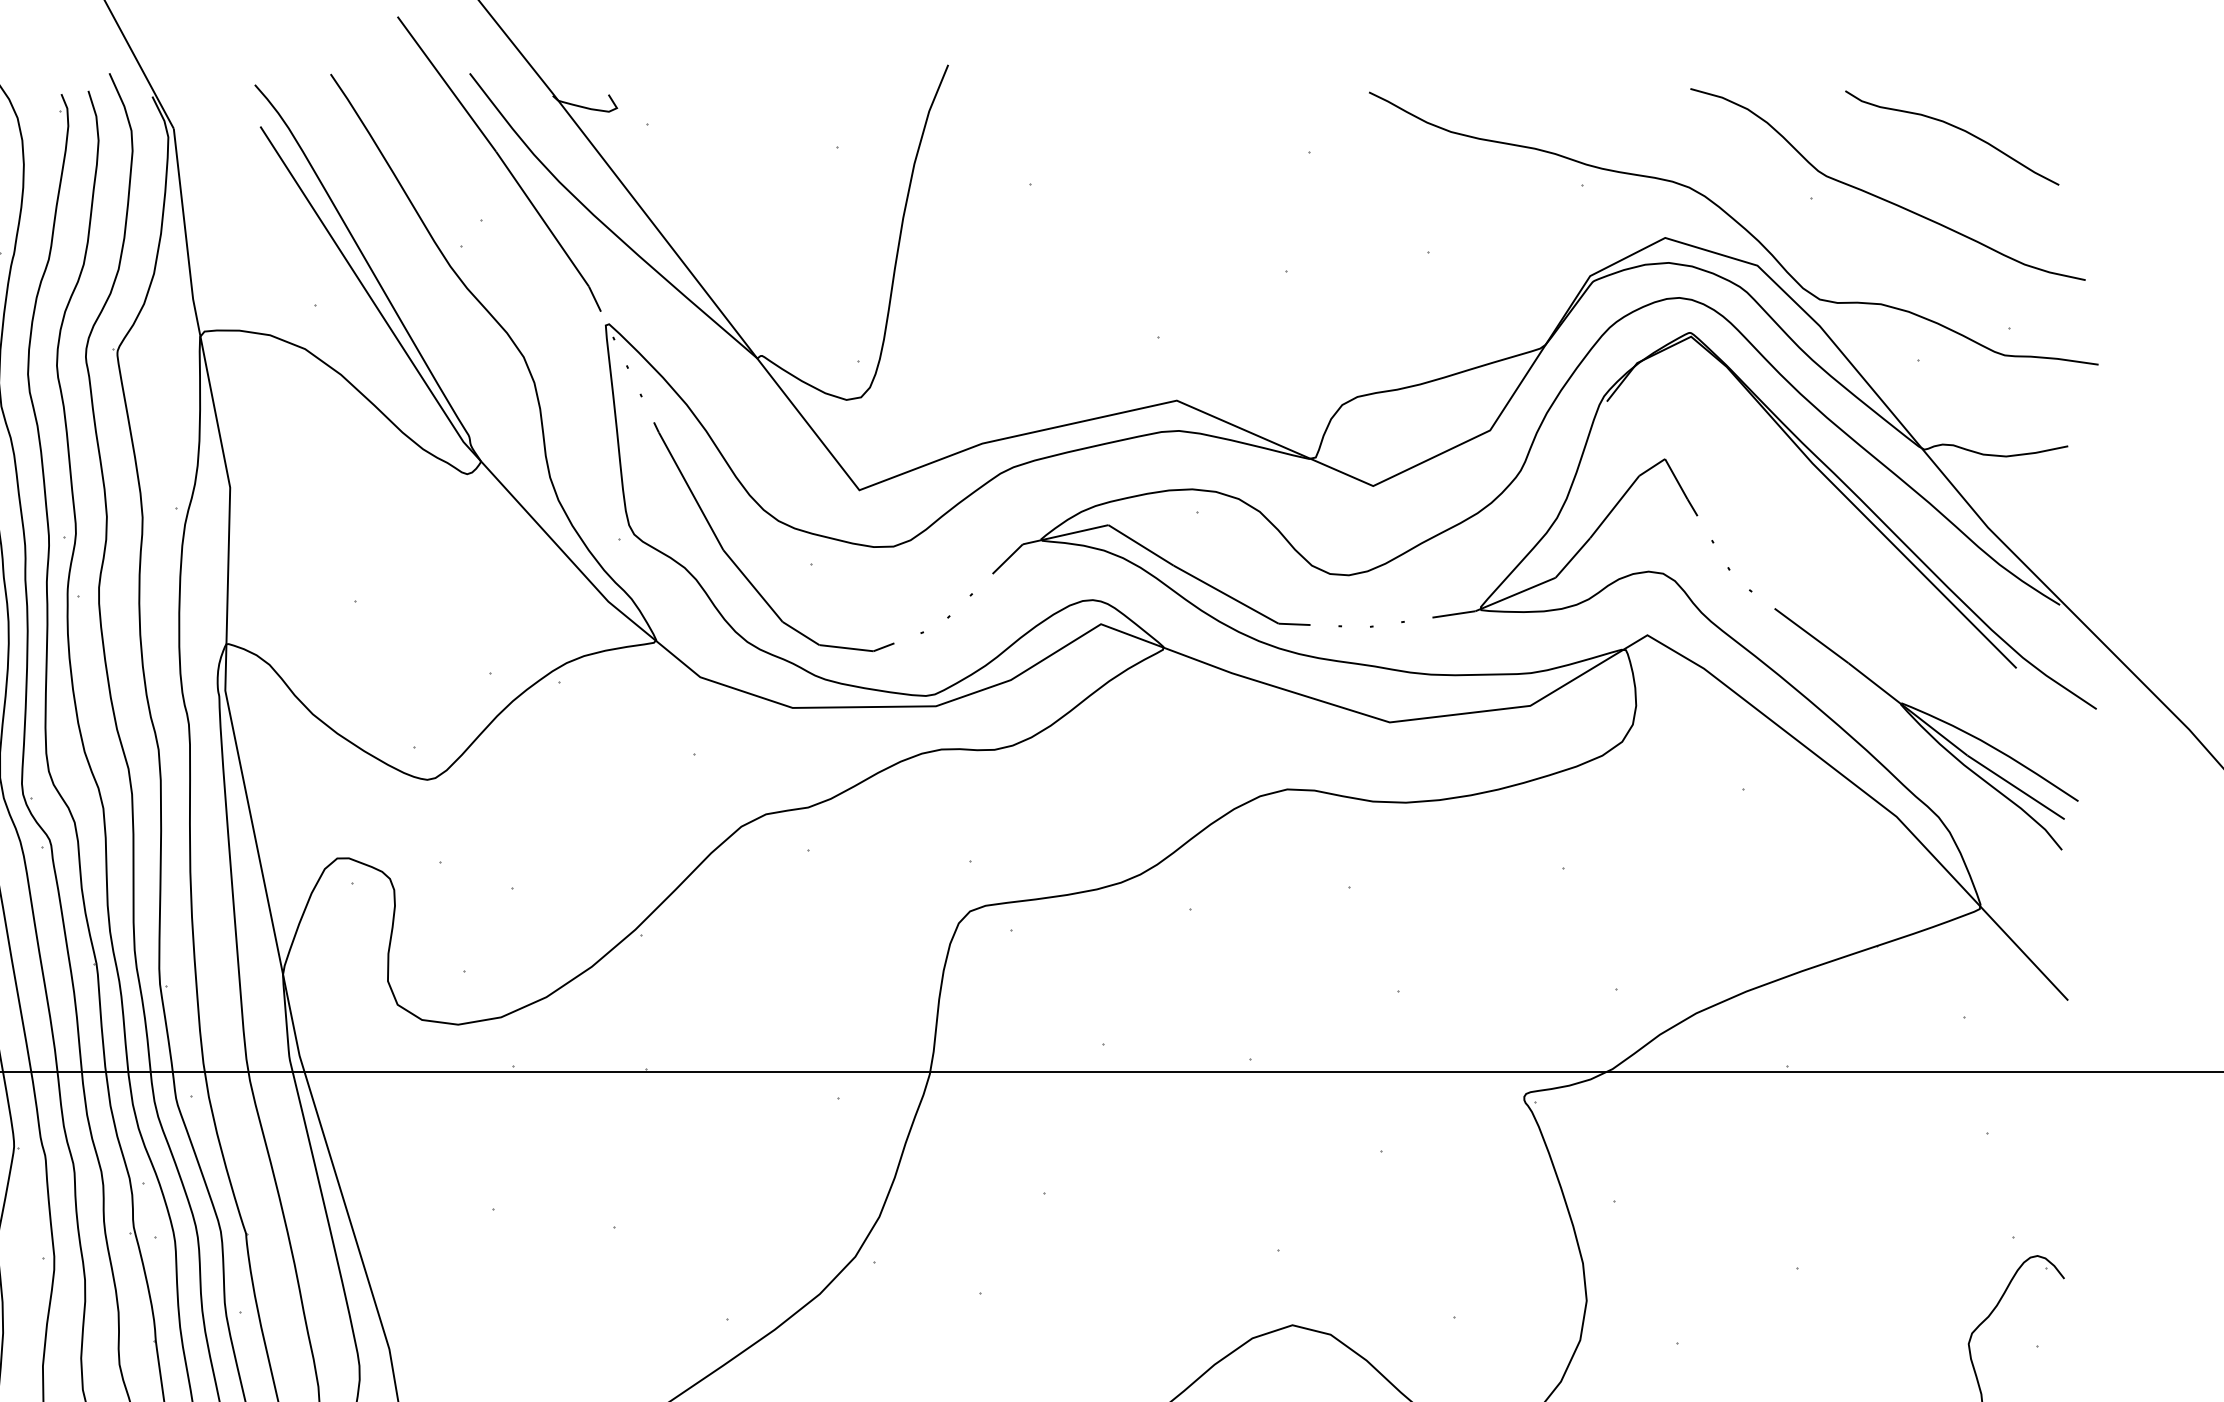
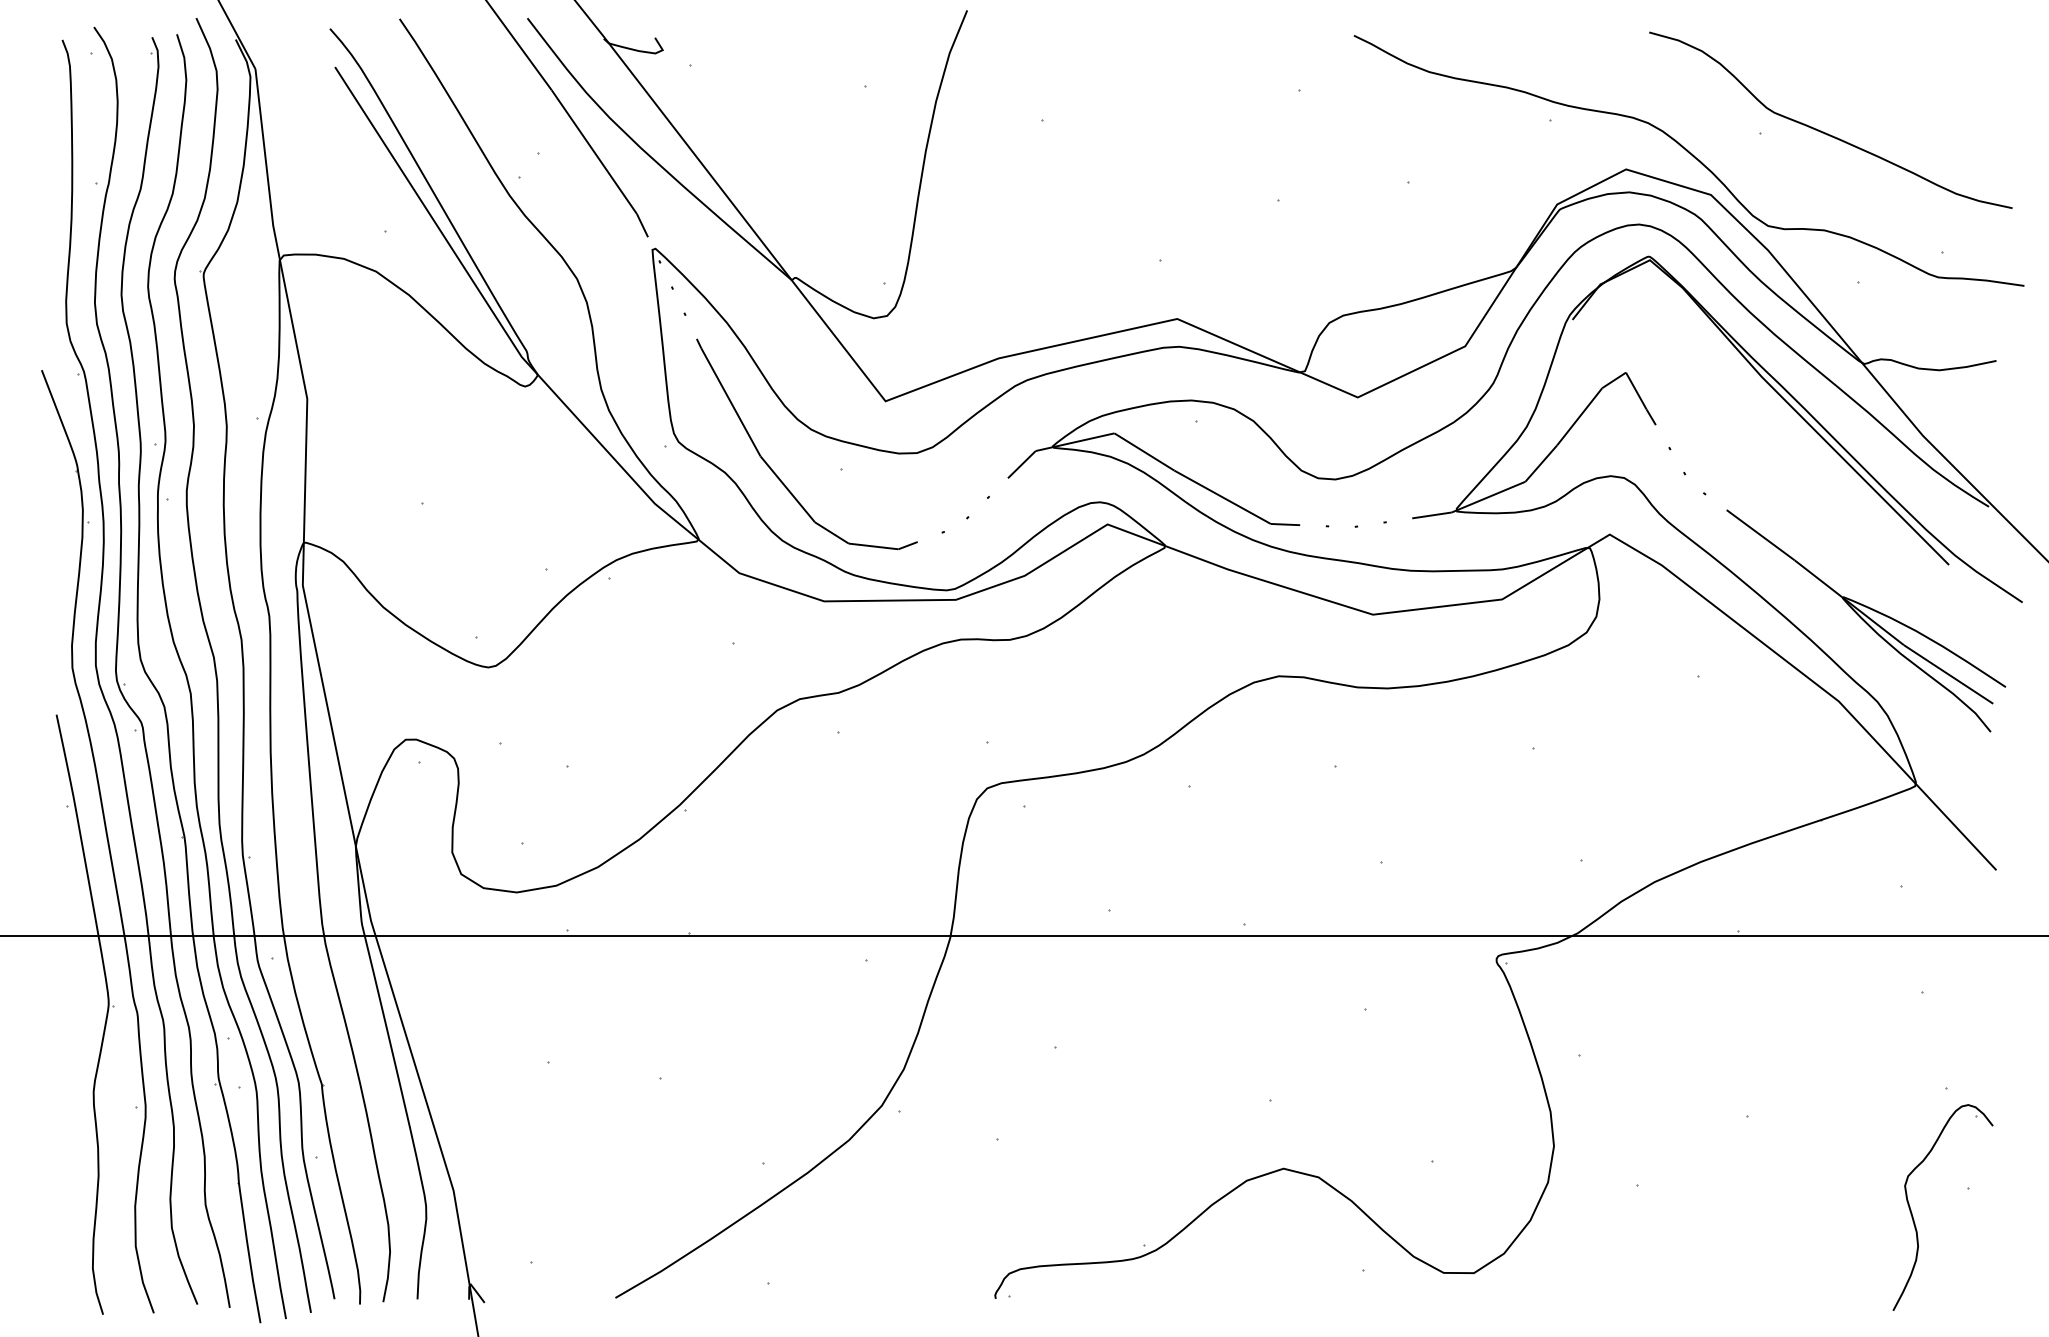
curve: (1955, 128) -> (1892, 68), removed

